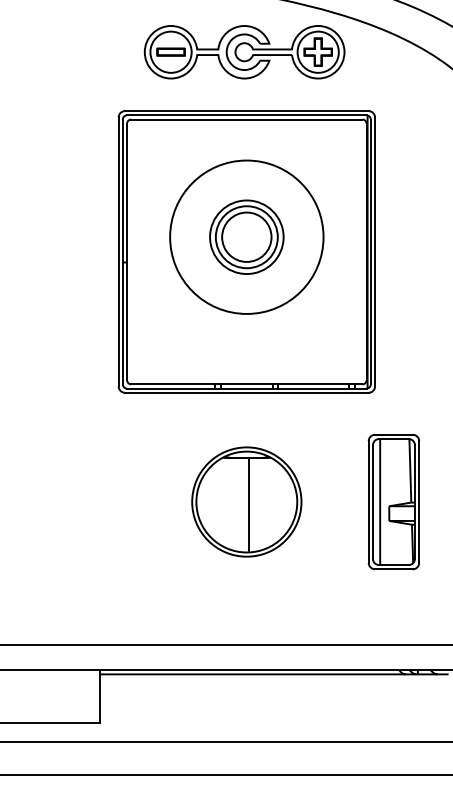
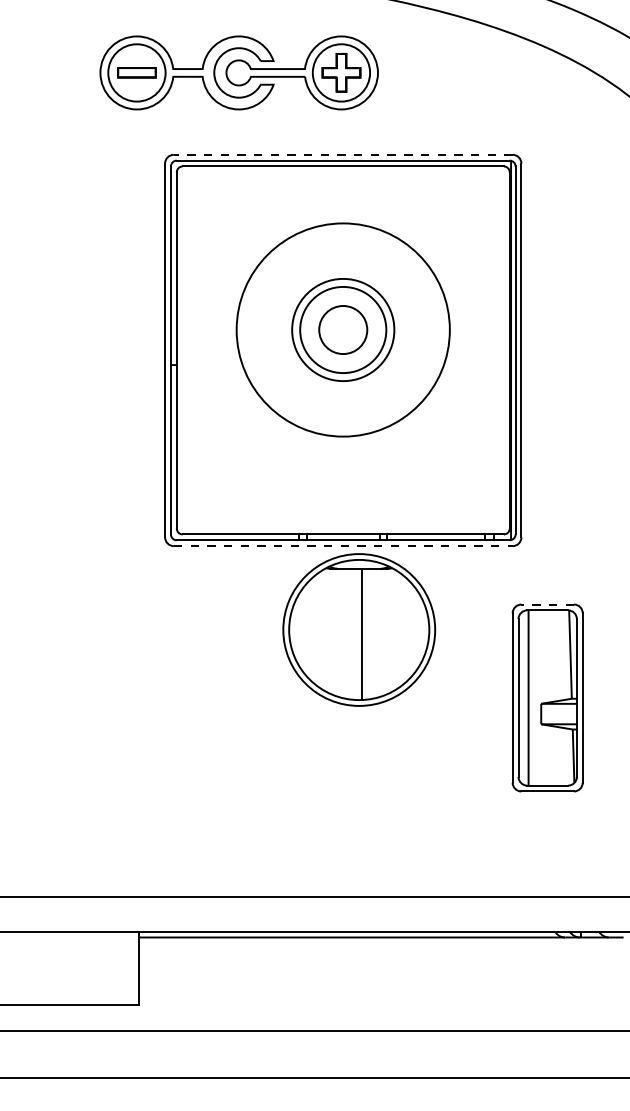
part: (244, 51) -> (238, 72), moved
line: (246, 110) -> (342, 154), solid -> dashed
circle: (246, 236) -> (342, 329), size x0.7
line: (247, 393) -> (343, 546), solid -> dashed
line: (393, 434) -> (547, 604), solid -> dashed
part: (247, 501) -> (359, 629), moved

